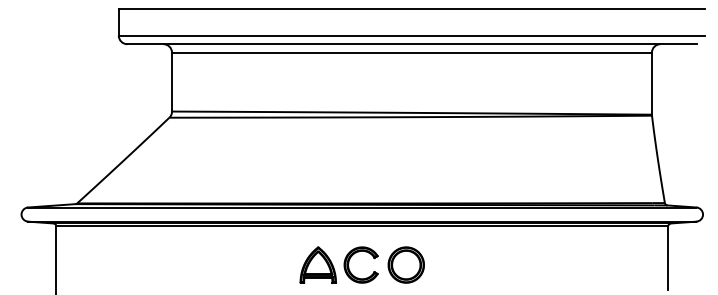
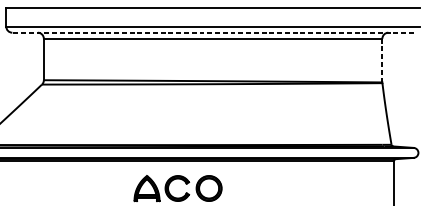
line: (411, 44) -> (212, 32), solid -> dashed
line: (651, 83) -> (382, 60), solid -> dashed

